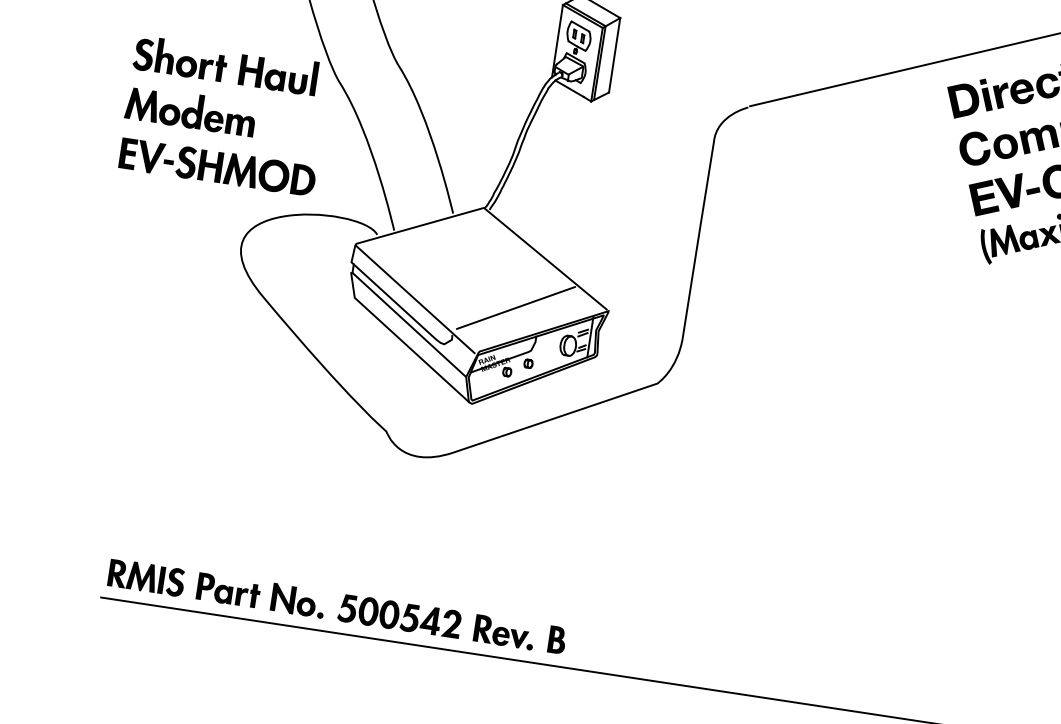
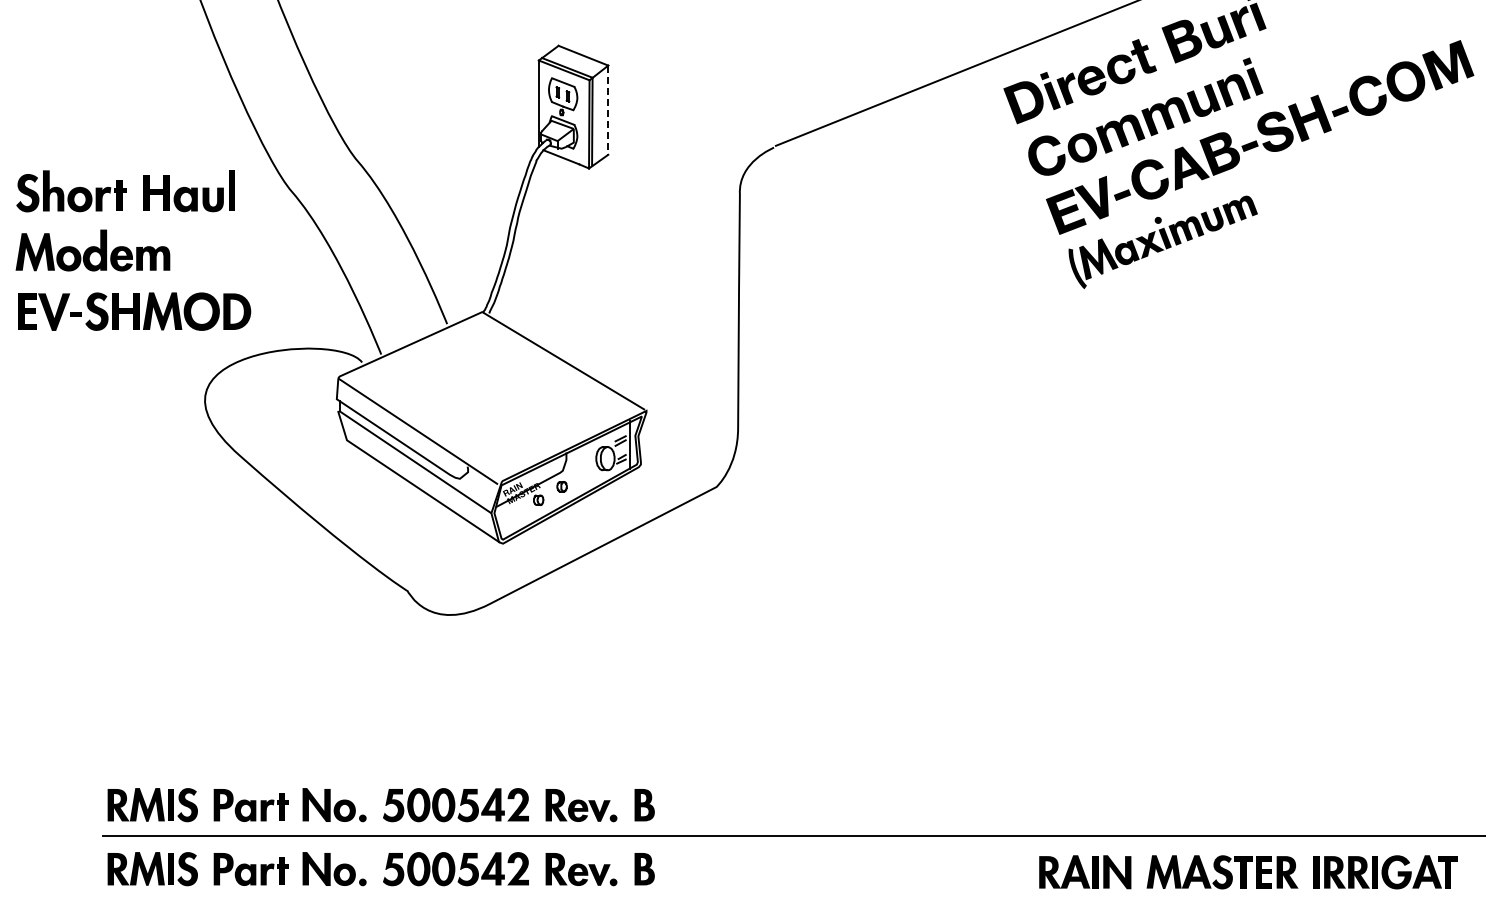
line: (614, 55) -> (608, 110), solid -> dashed
part: (224, 116) -> (133, 250), moved
line: (515, 307) -> (537, 423), removed
part: (328, 660) -> (380, 869), added

